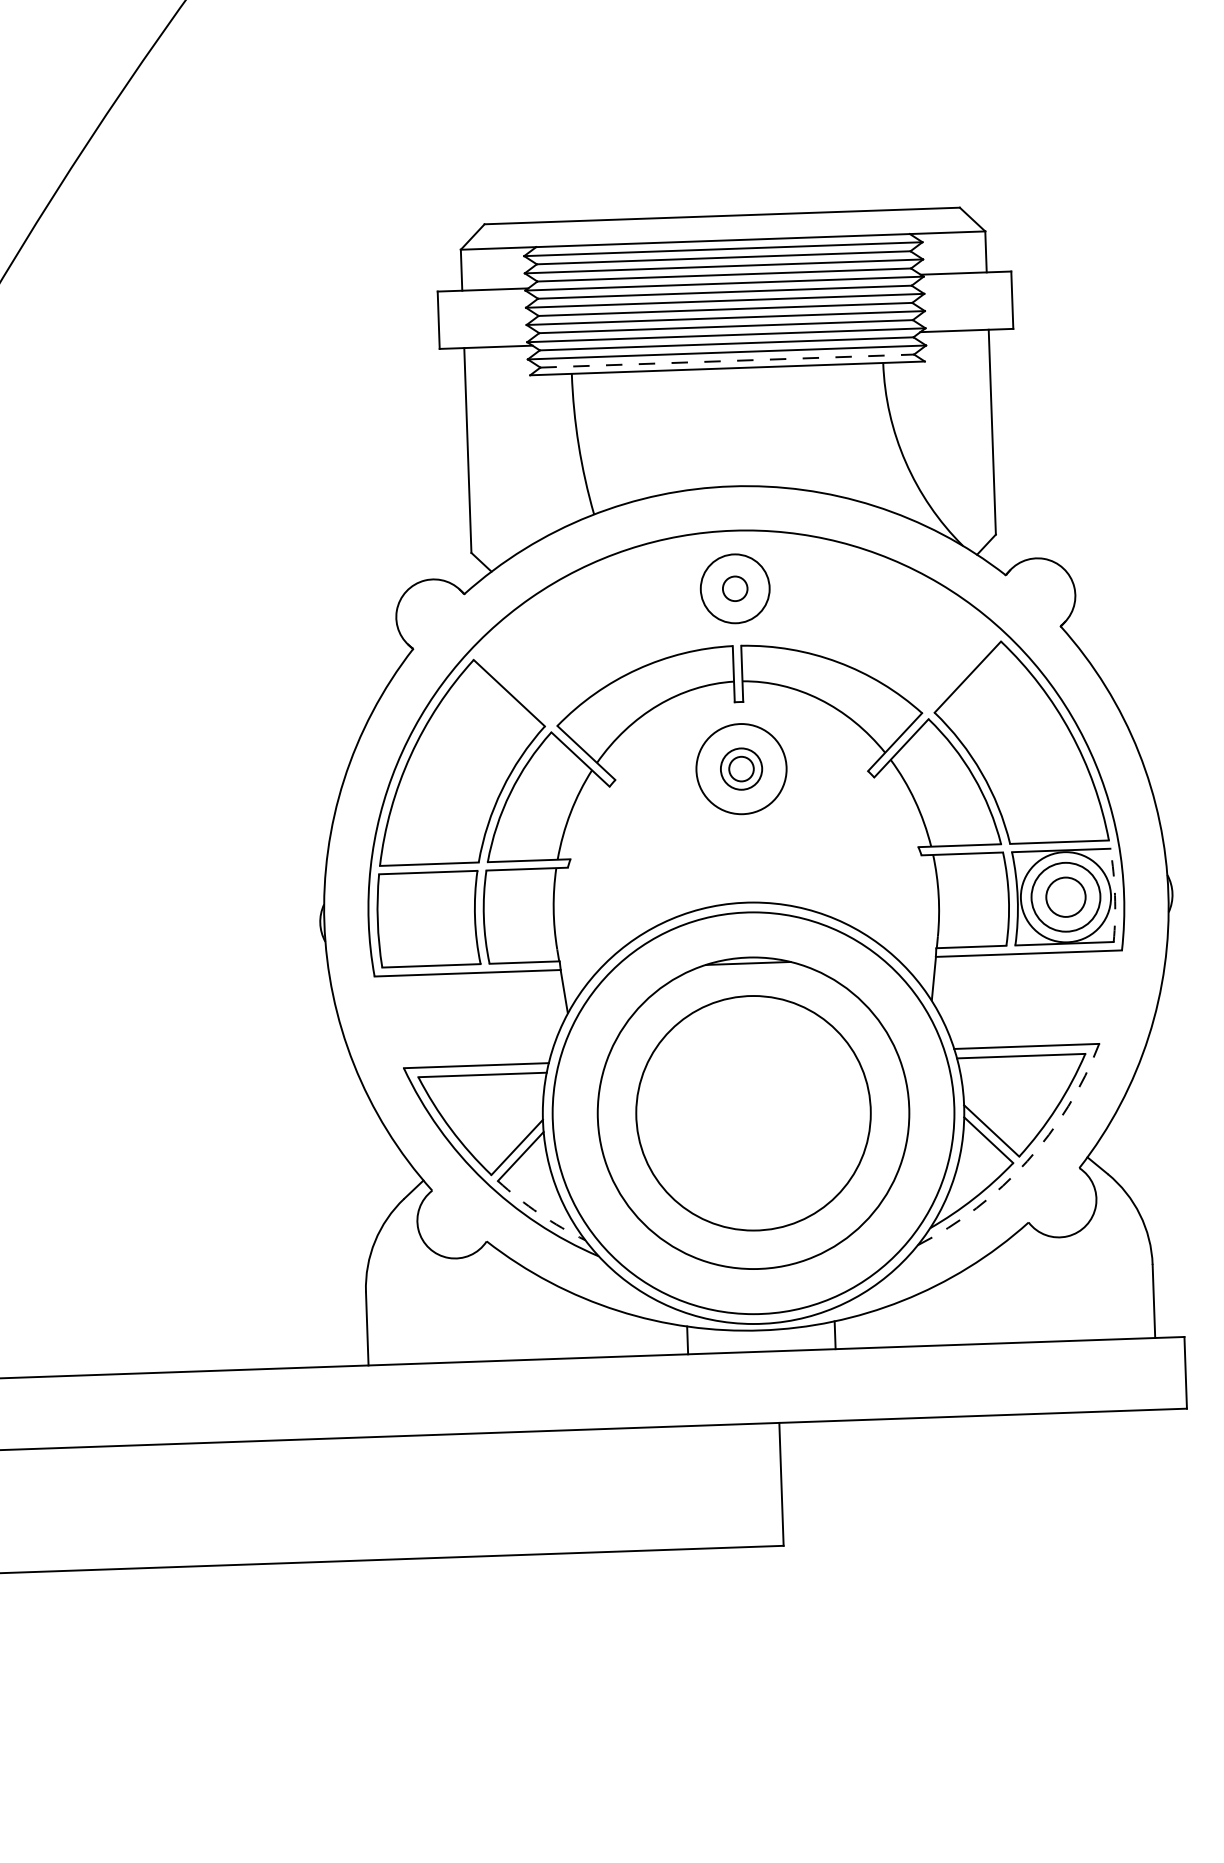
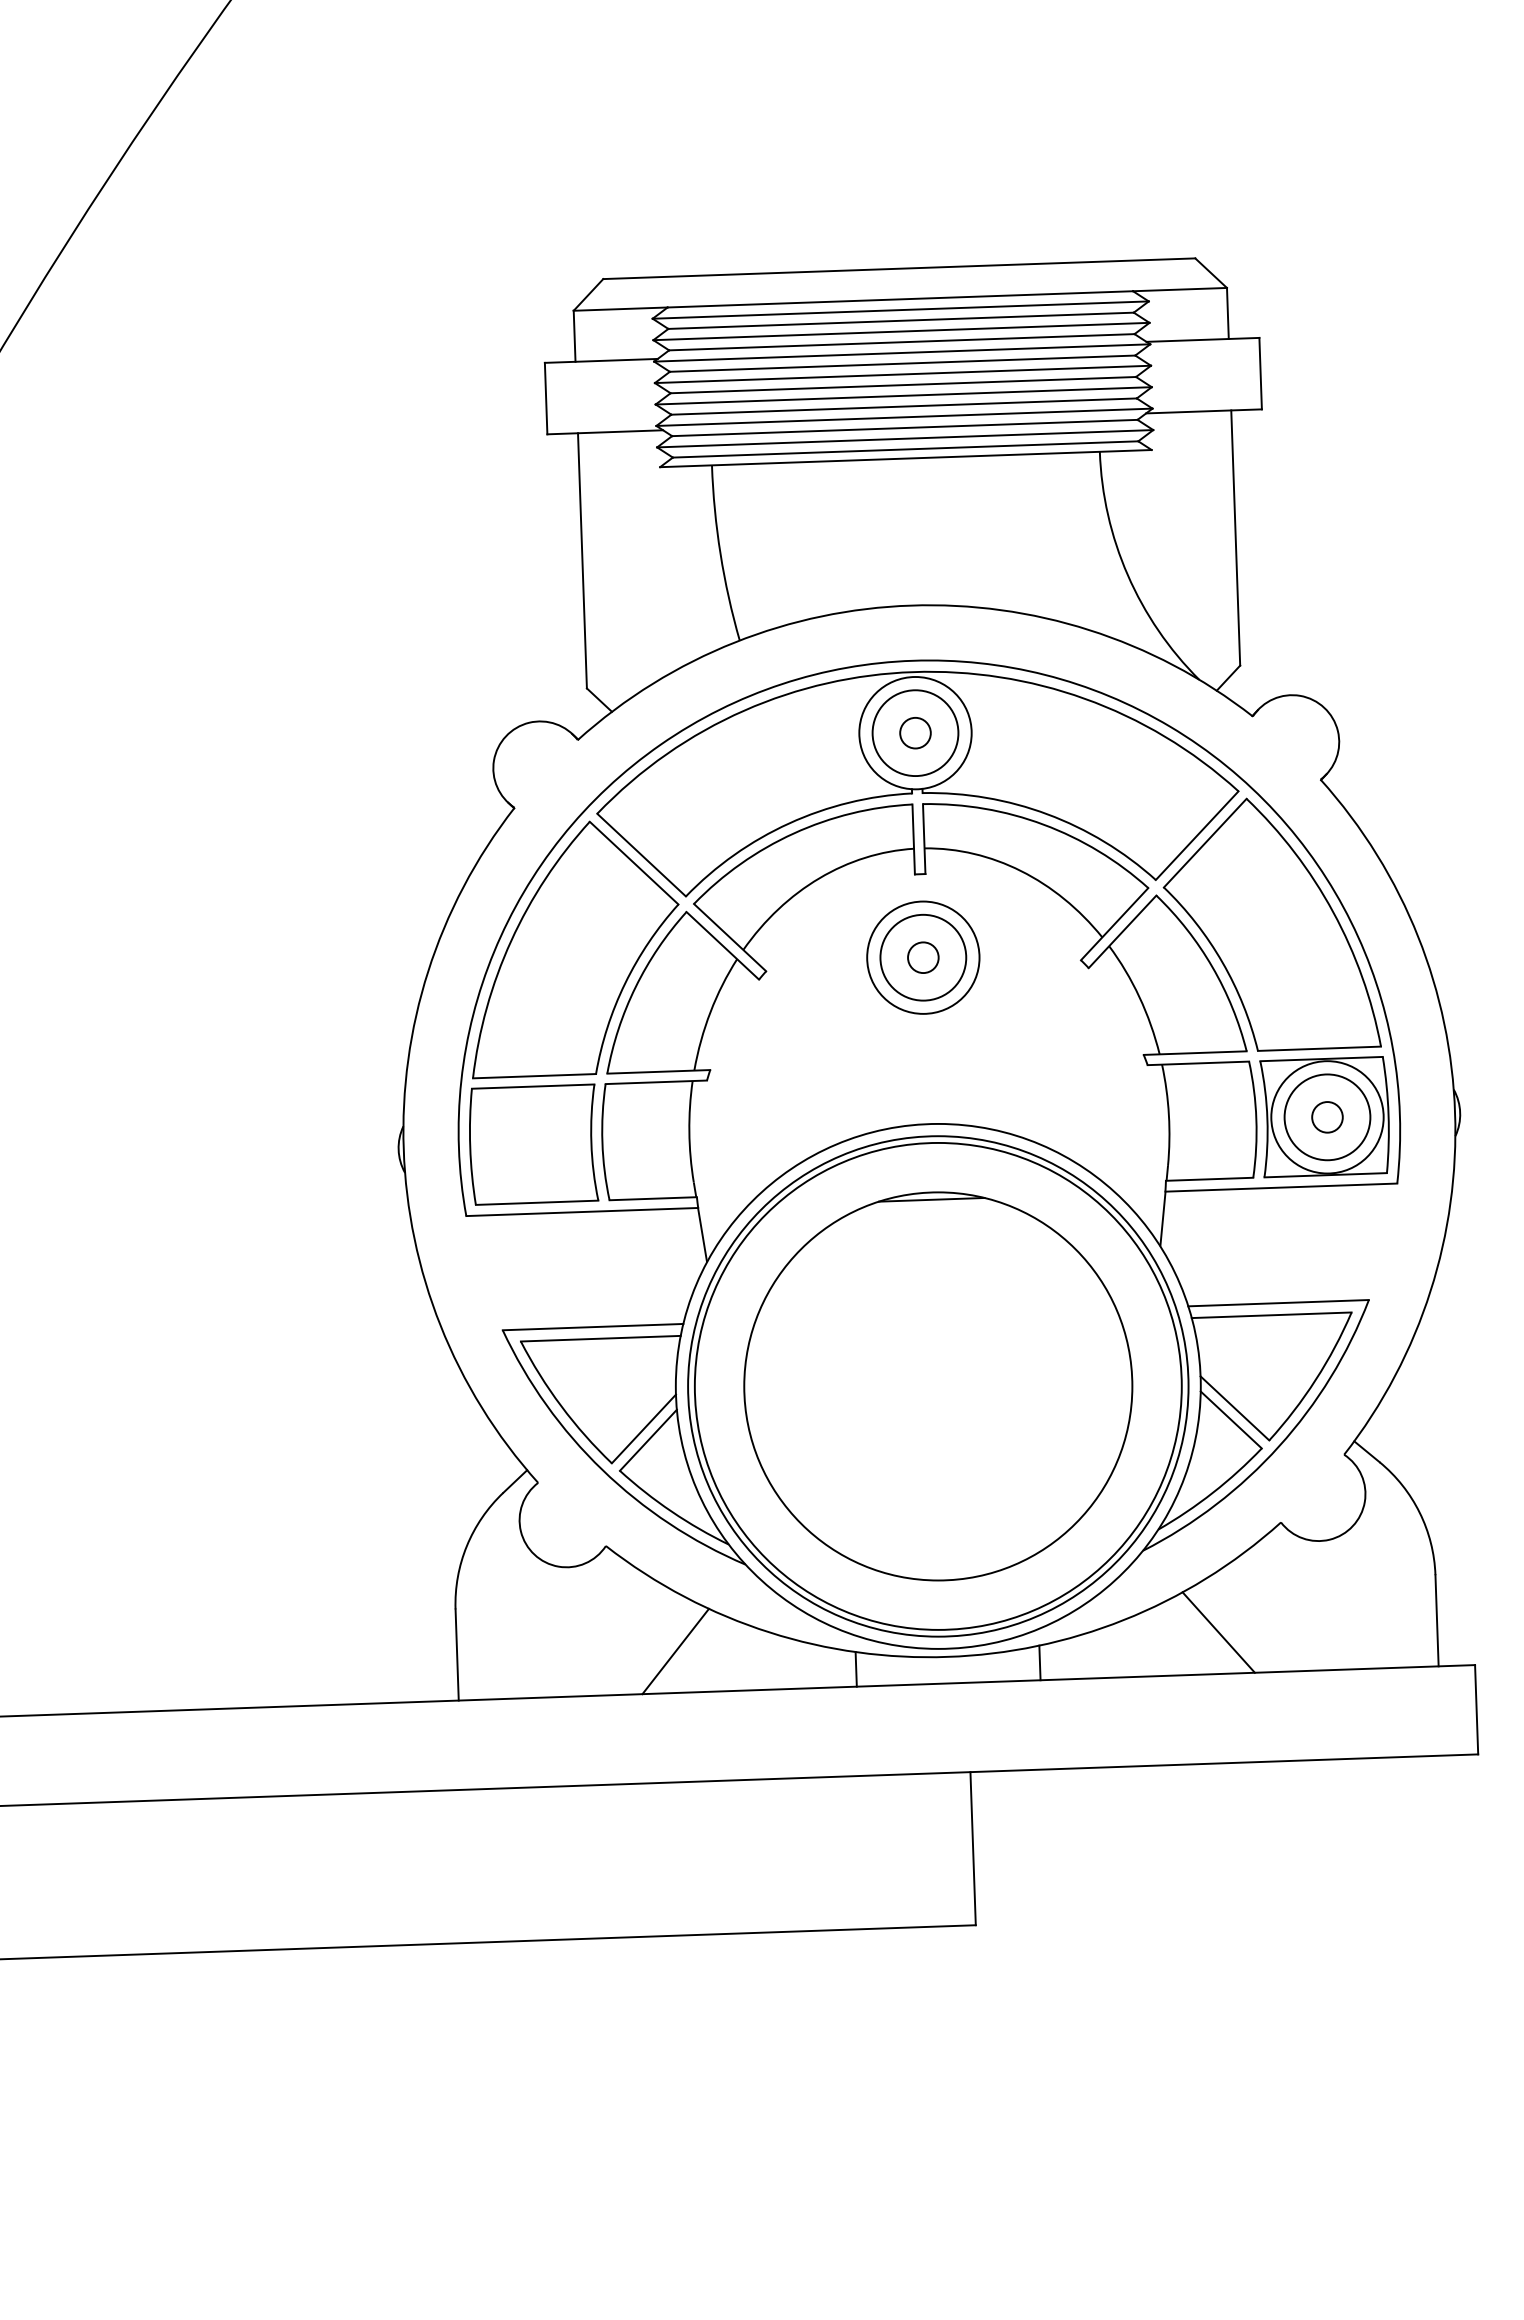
line: (727, 361) -> (905, 449), dashed -> solid
part: (736, 629) -> (917, 783), added
circle: (741, 768) -> (923, 957), size x1.67
arc: (1114, 894) -> (1388, 1114), dashed -> solid
circle: (1065, 897) -> (1327, 1117), size x0.62
circle: (752, 1112) -> (937, 1385), size x1.67
arc: (1027, 1161) -> (1279, 1446), dashed -> solid
arc: (539, 1213) -> (671, 1511), dashed -> solid
line: (978, 1310) -> (1218, 1632), added
line: (542, 1326) -> (675, 1651), added

